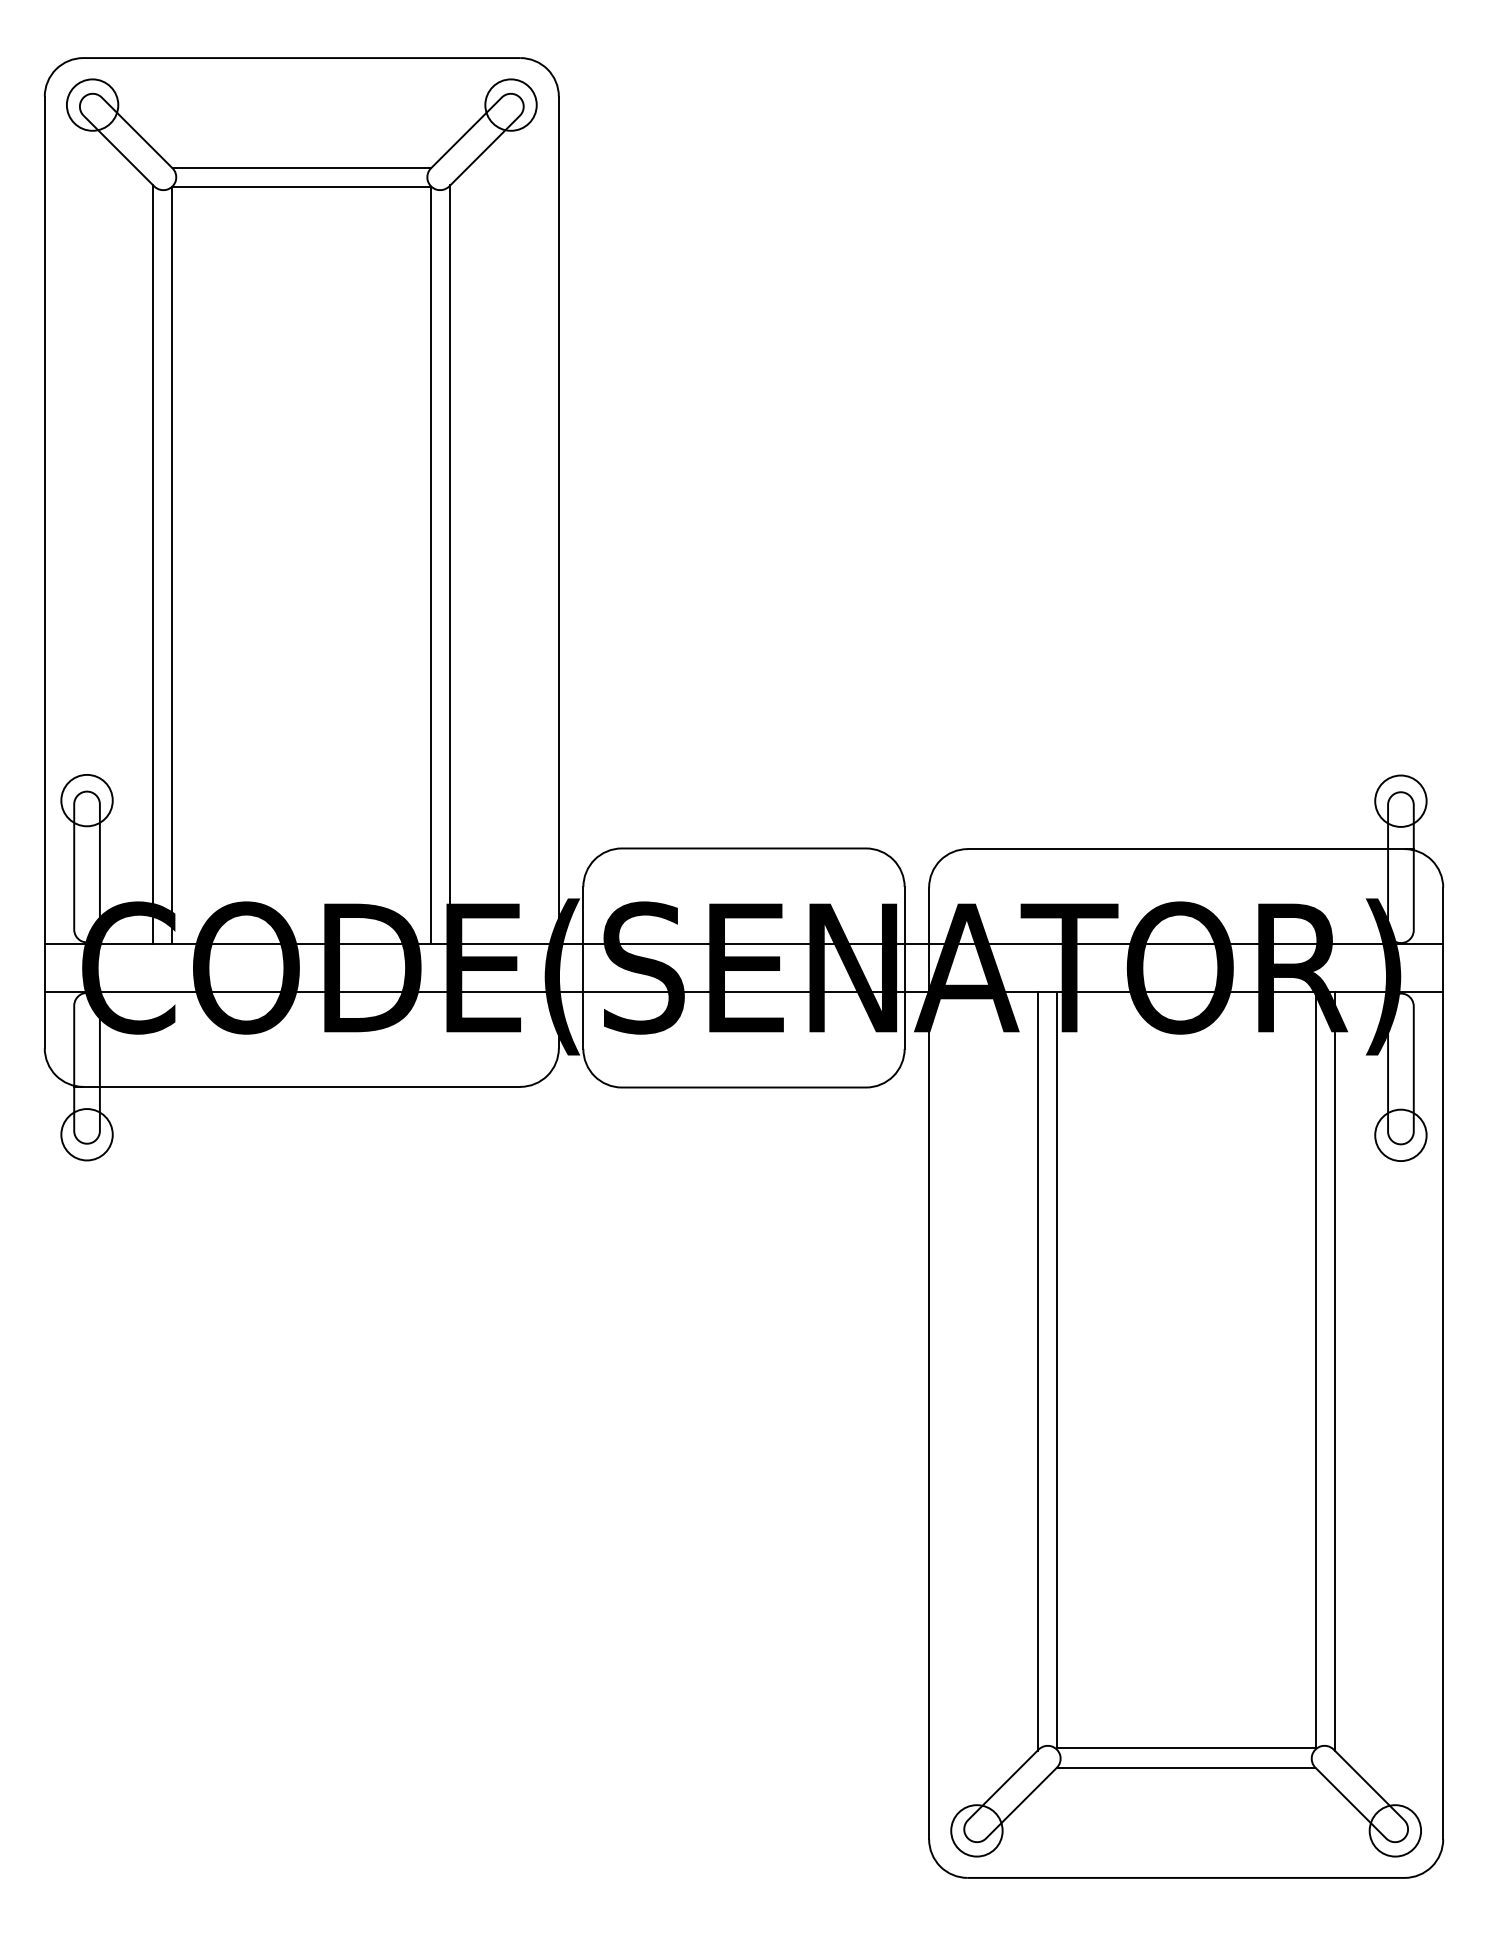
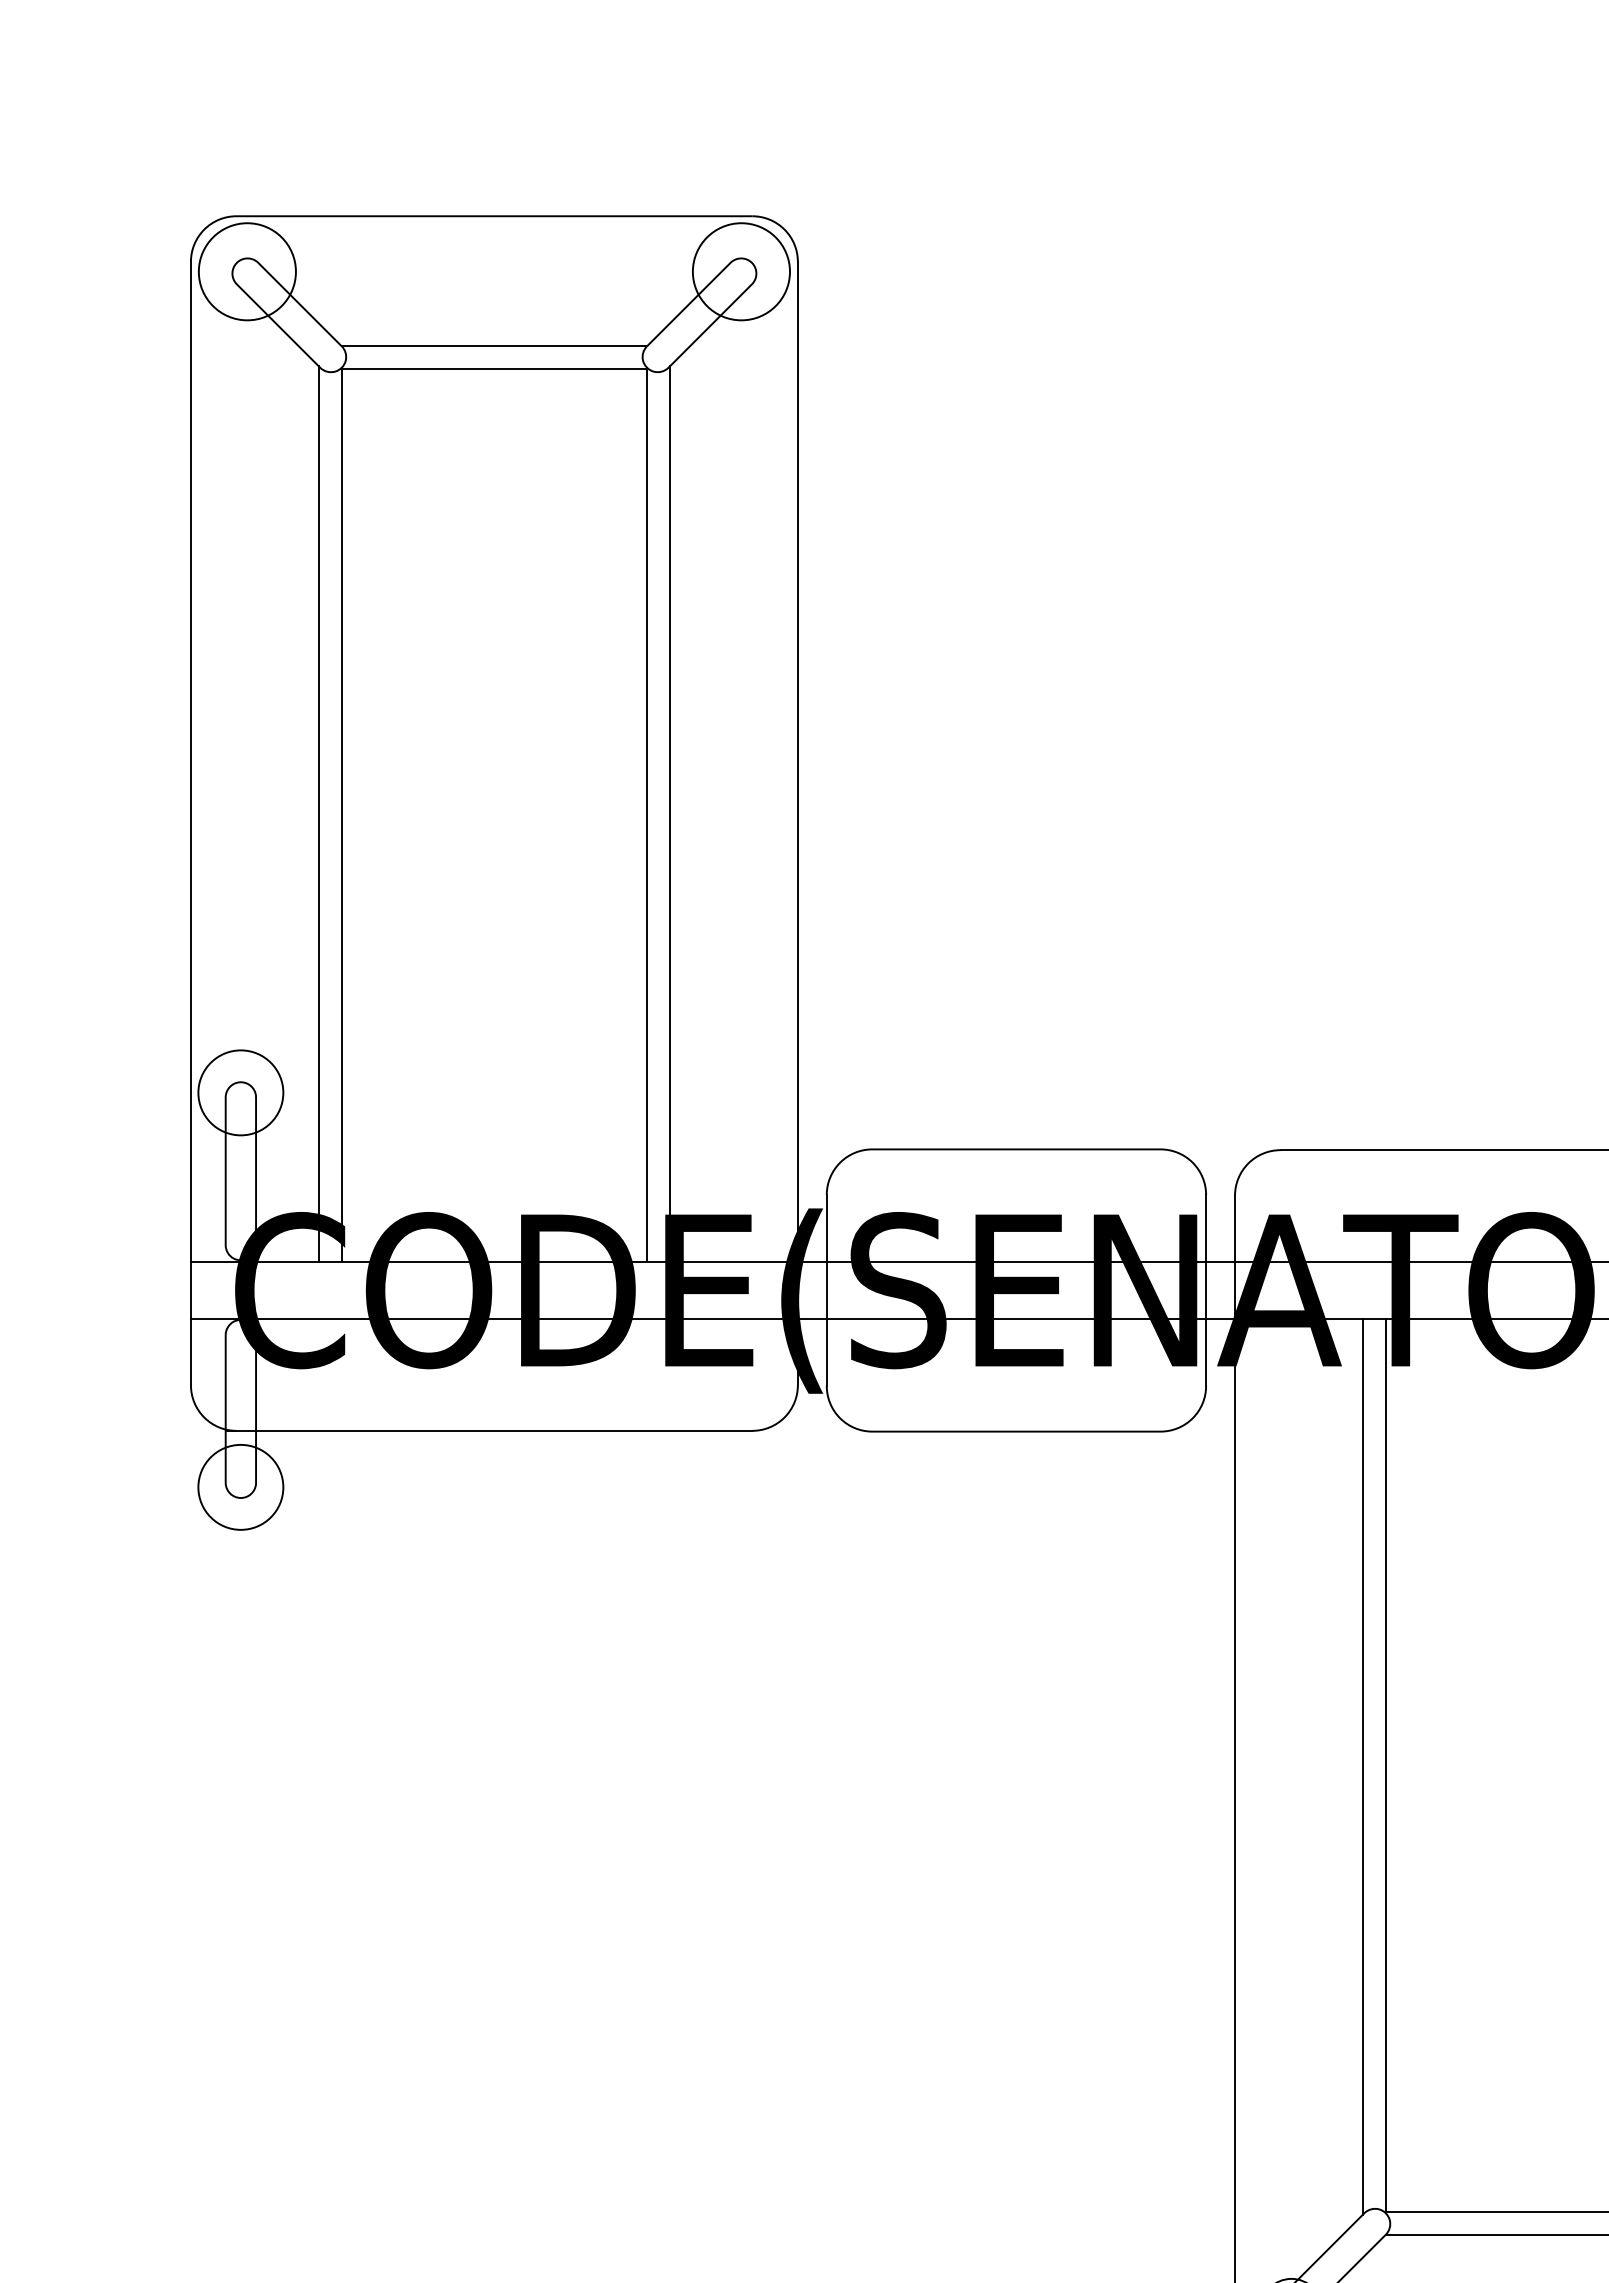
circle: (92, 104) -> (247, 271), size x1.6
circle: (510, 104) -> (740, 271), size x1.6
circle: (86, 800) -> (240, 1092), size x1.4
circle: (86, 1134) -> (240, 1487), size x1.4

